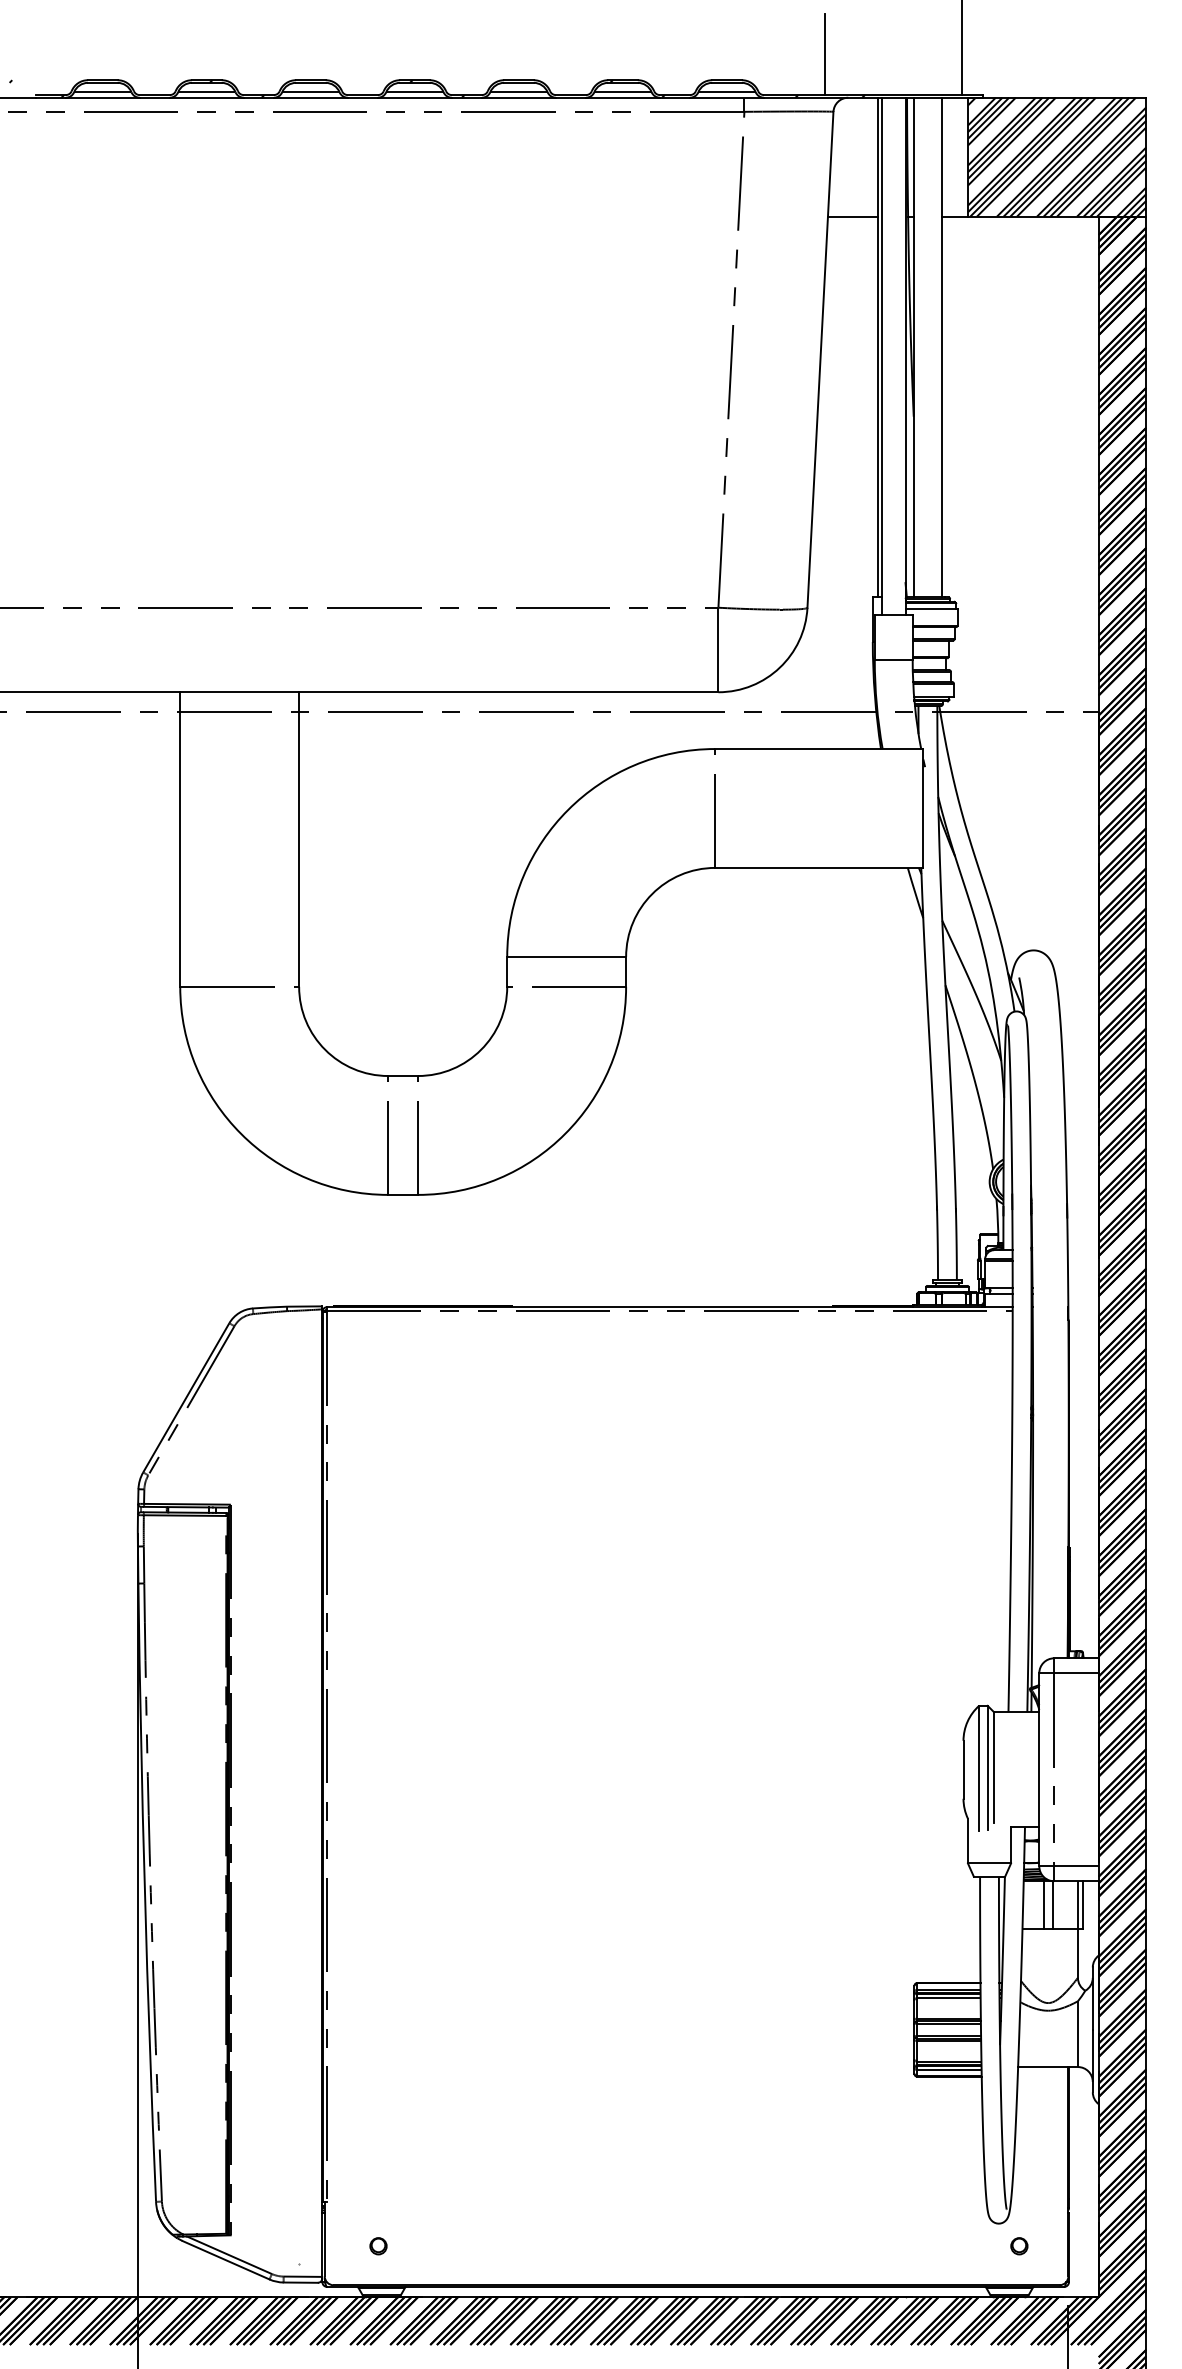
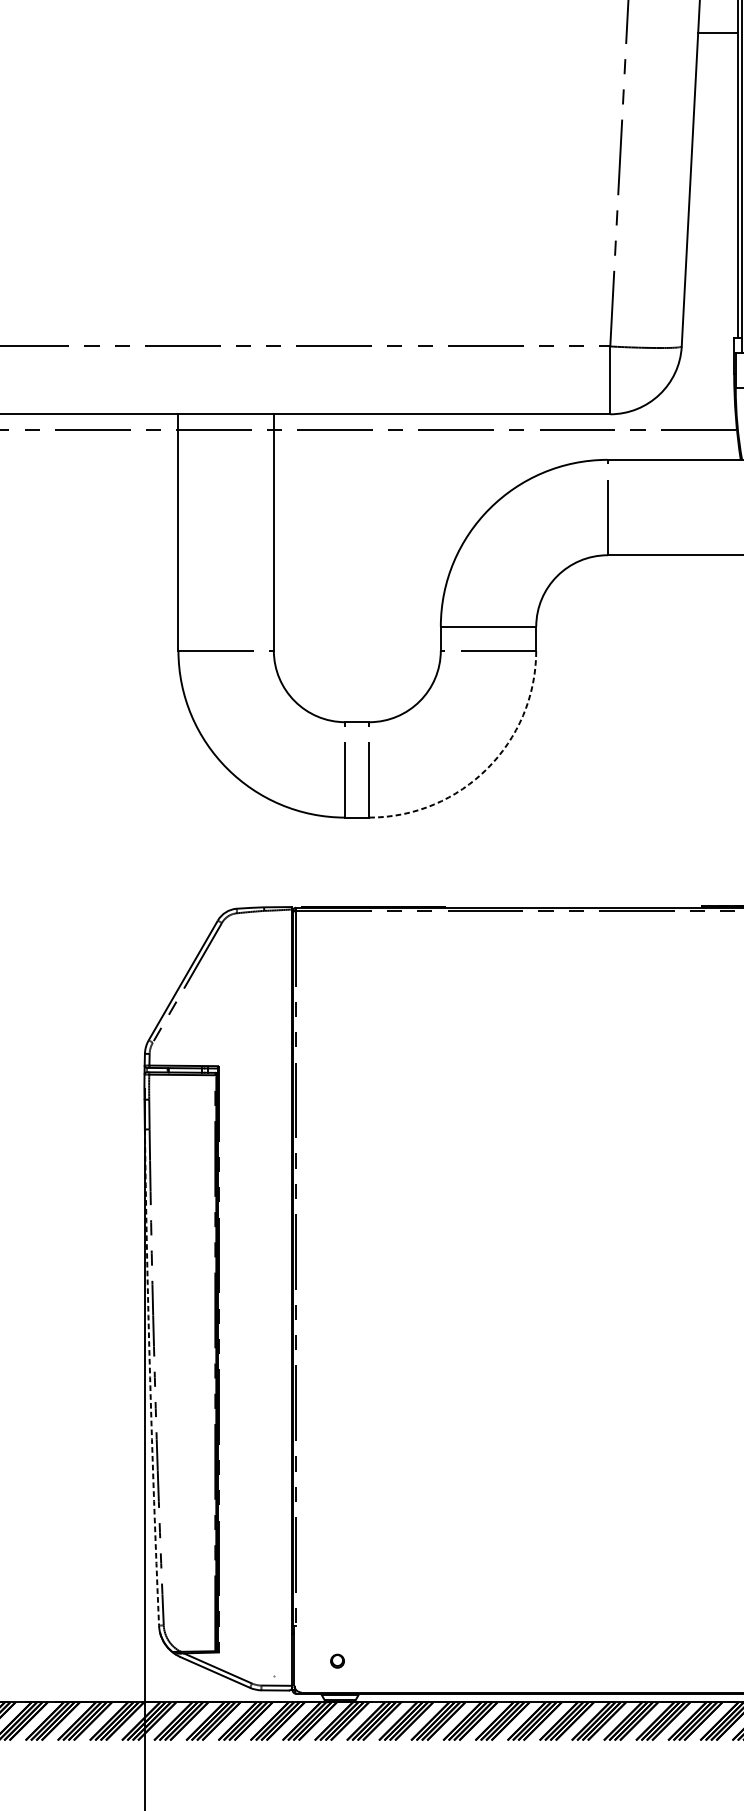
arc: (565, 1133) -> (487, 768), solid -> dashed
arc: (144, 1892) -> (149, 1377), solid -> dashed

